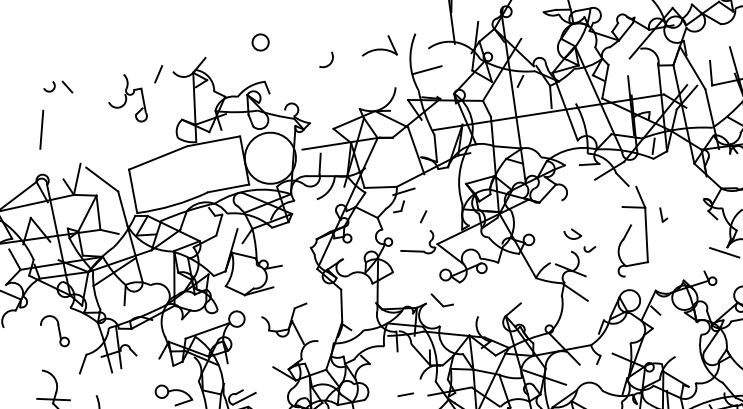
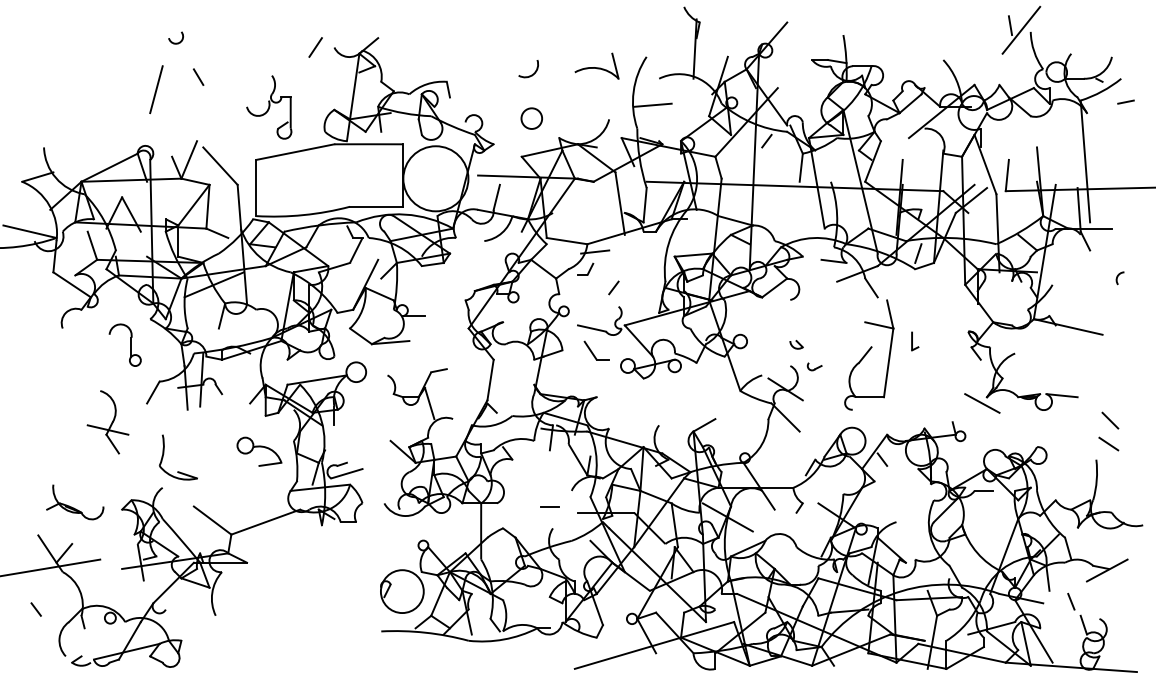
circle: (260, 42) -> (531, 118), moved
line: (67, 86) -> (198, 76), moved
part: (126, 99) -> (269, 107), moved
part: (572, 234) -> (796, 344), size x0.62
part: (441, 299) -> (596, 350), moved

